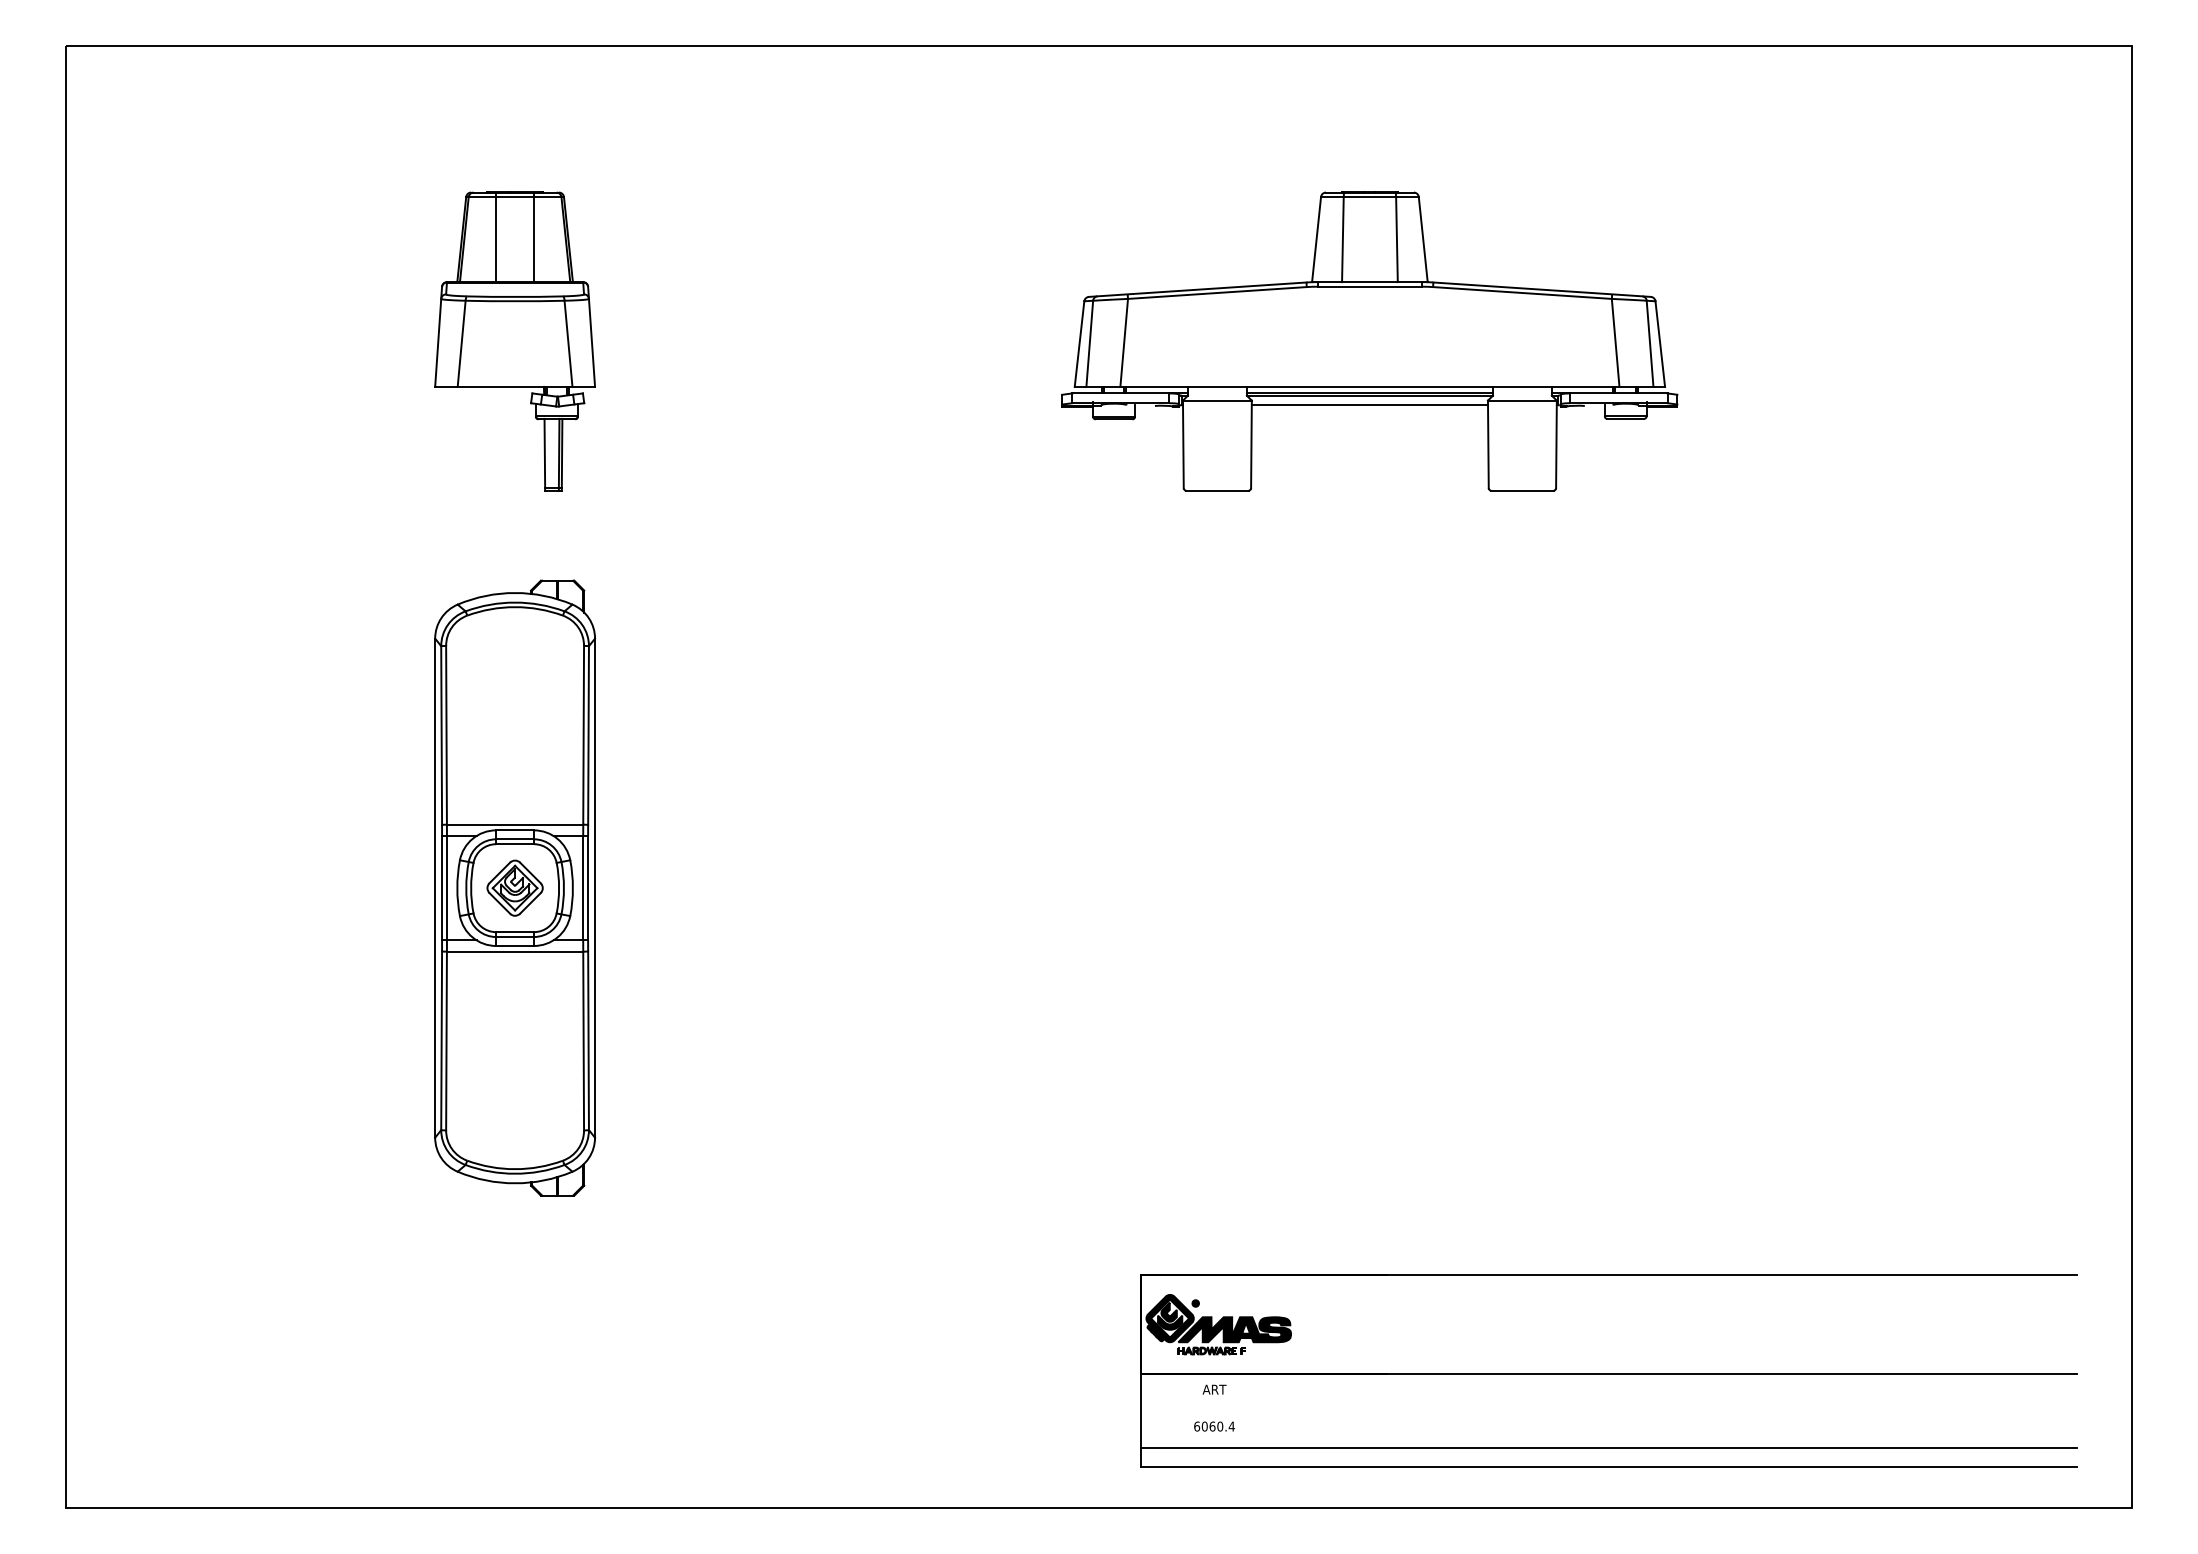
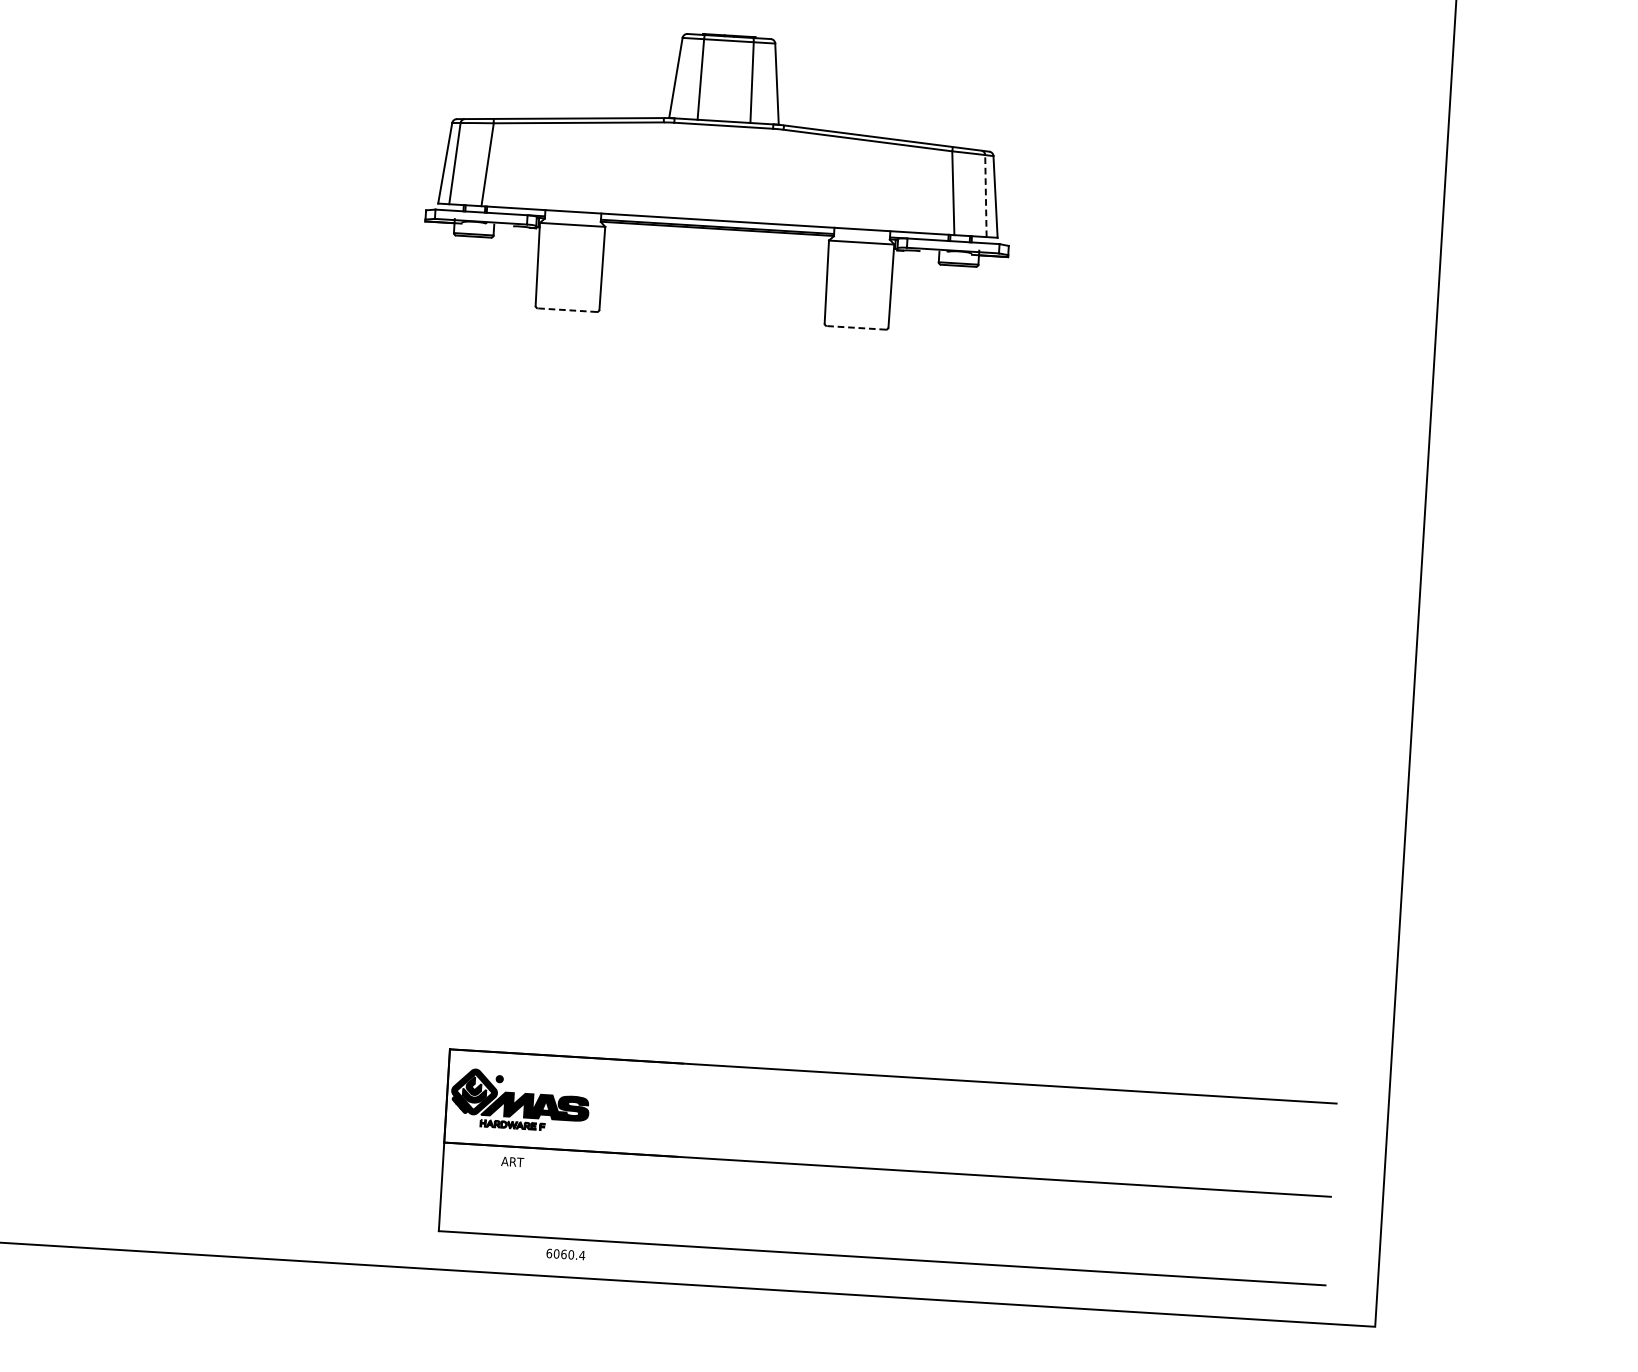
line: (1650, 343) -> (986, 195), solid -> dashed
line: (1369, 405) -> (716, 238), removed
line: (1216, 490) -> (566, 309), solid -> dashed
line: (1521, 490) -> (855, 327), solid -> dashed
text: (1214, 1426) -> (565, 1254), moved
line: (1609, 1447) -> (883, 1239), removed

